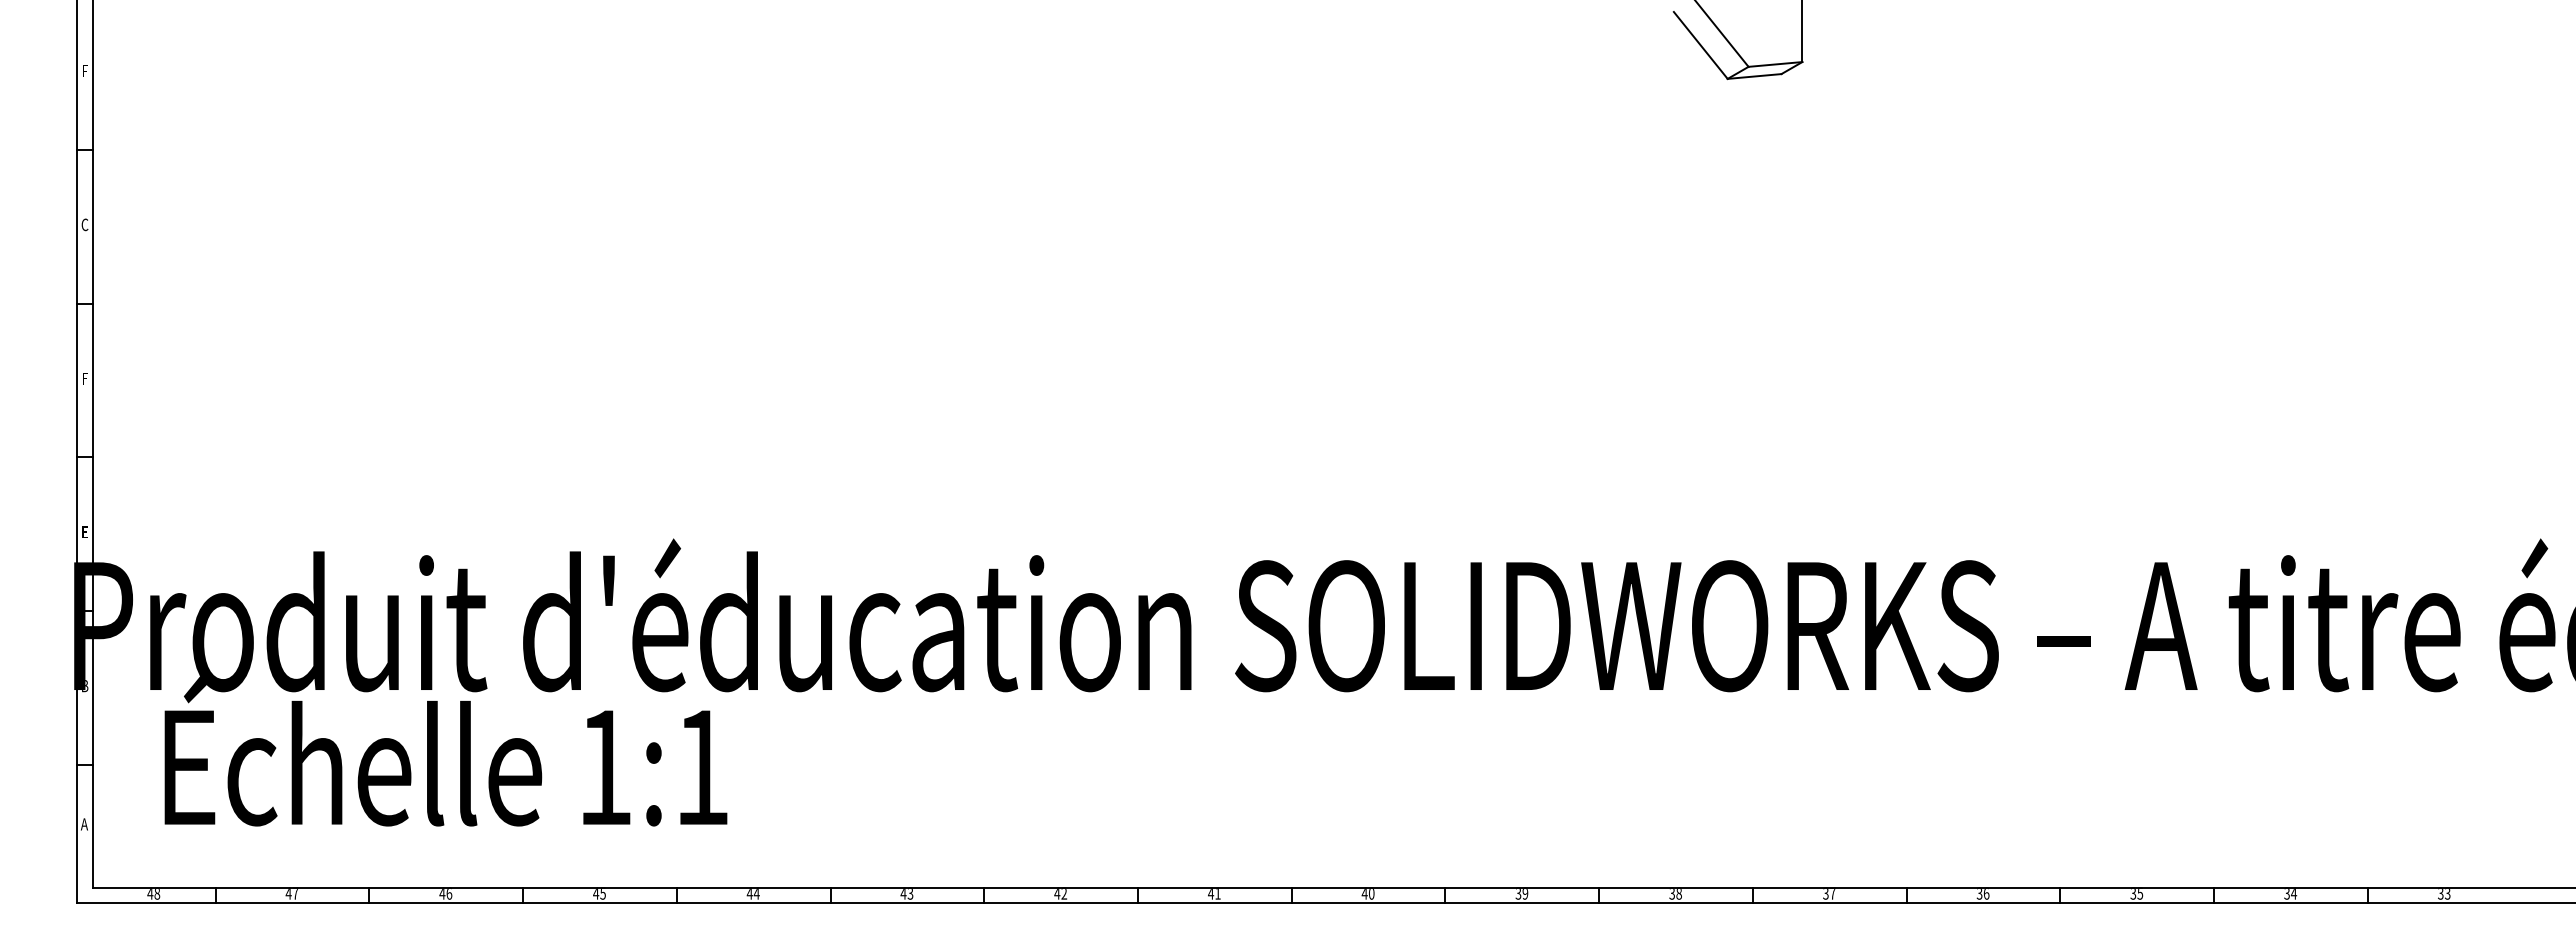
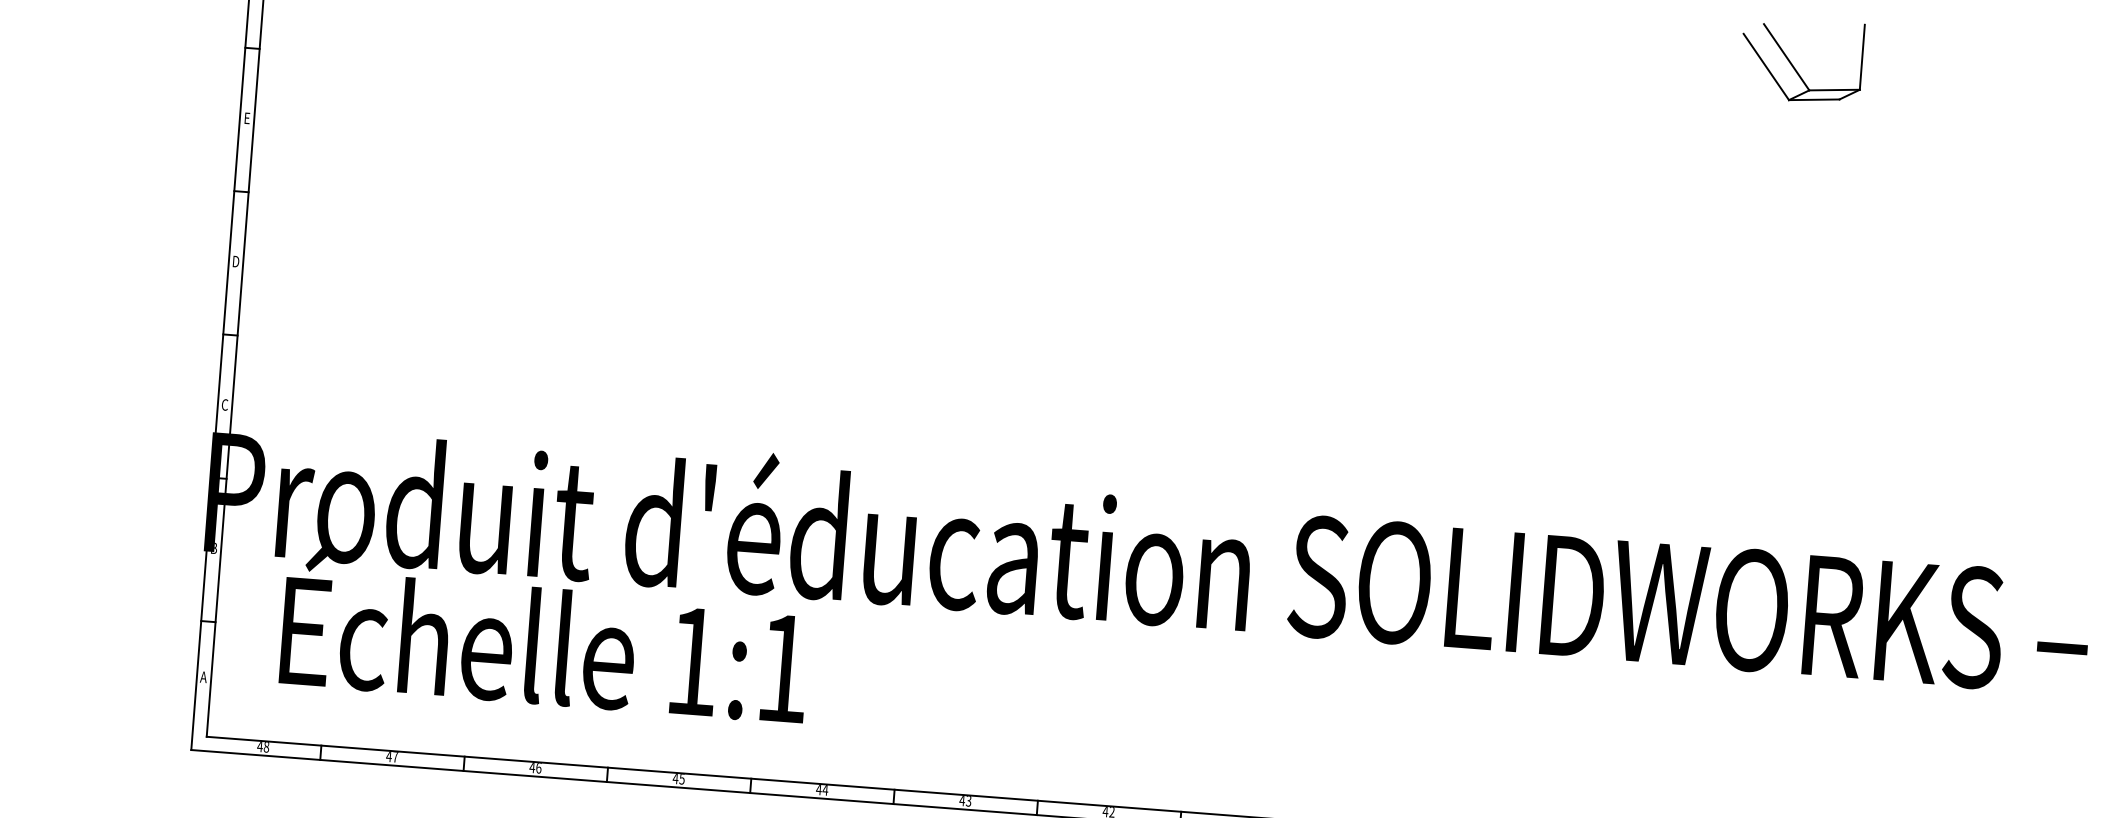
text: (84, 224) -> (246, 117), C -> E
text: (84, 378) -> (235, 261), F -> D
text: (84, 532) -> (224, 405), E -> C

